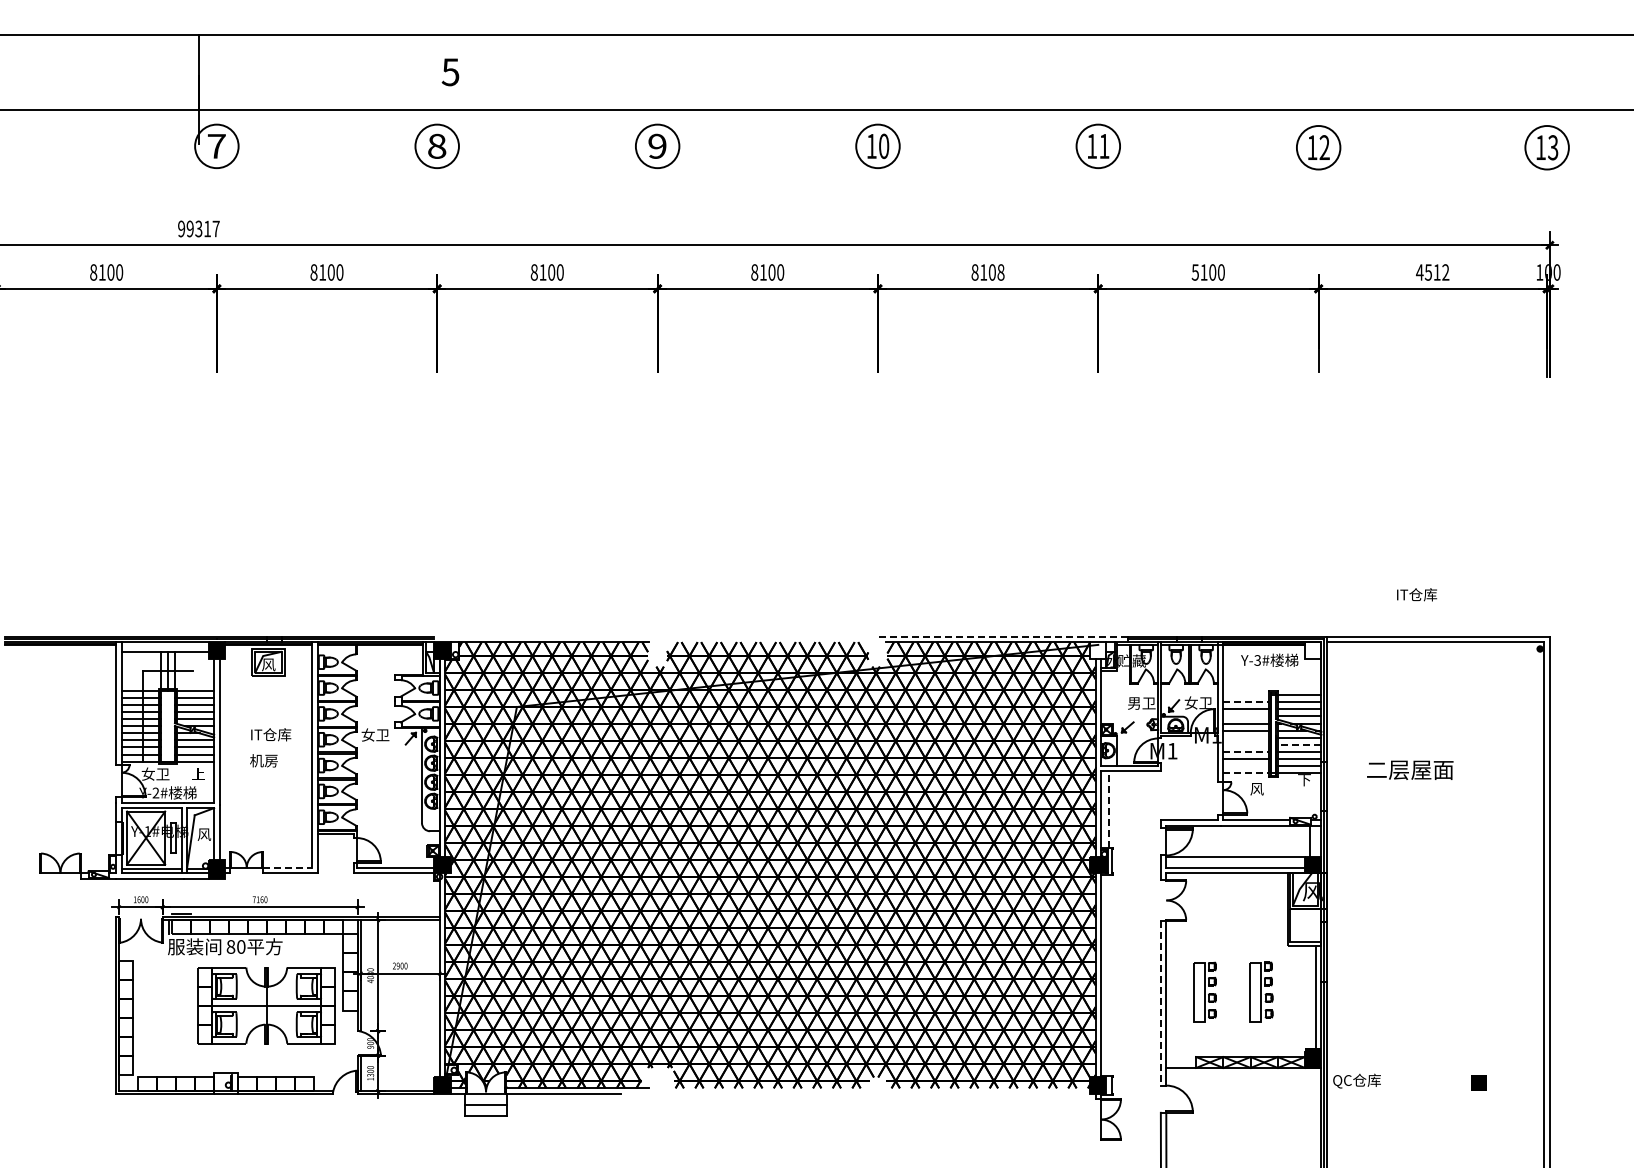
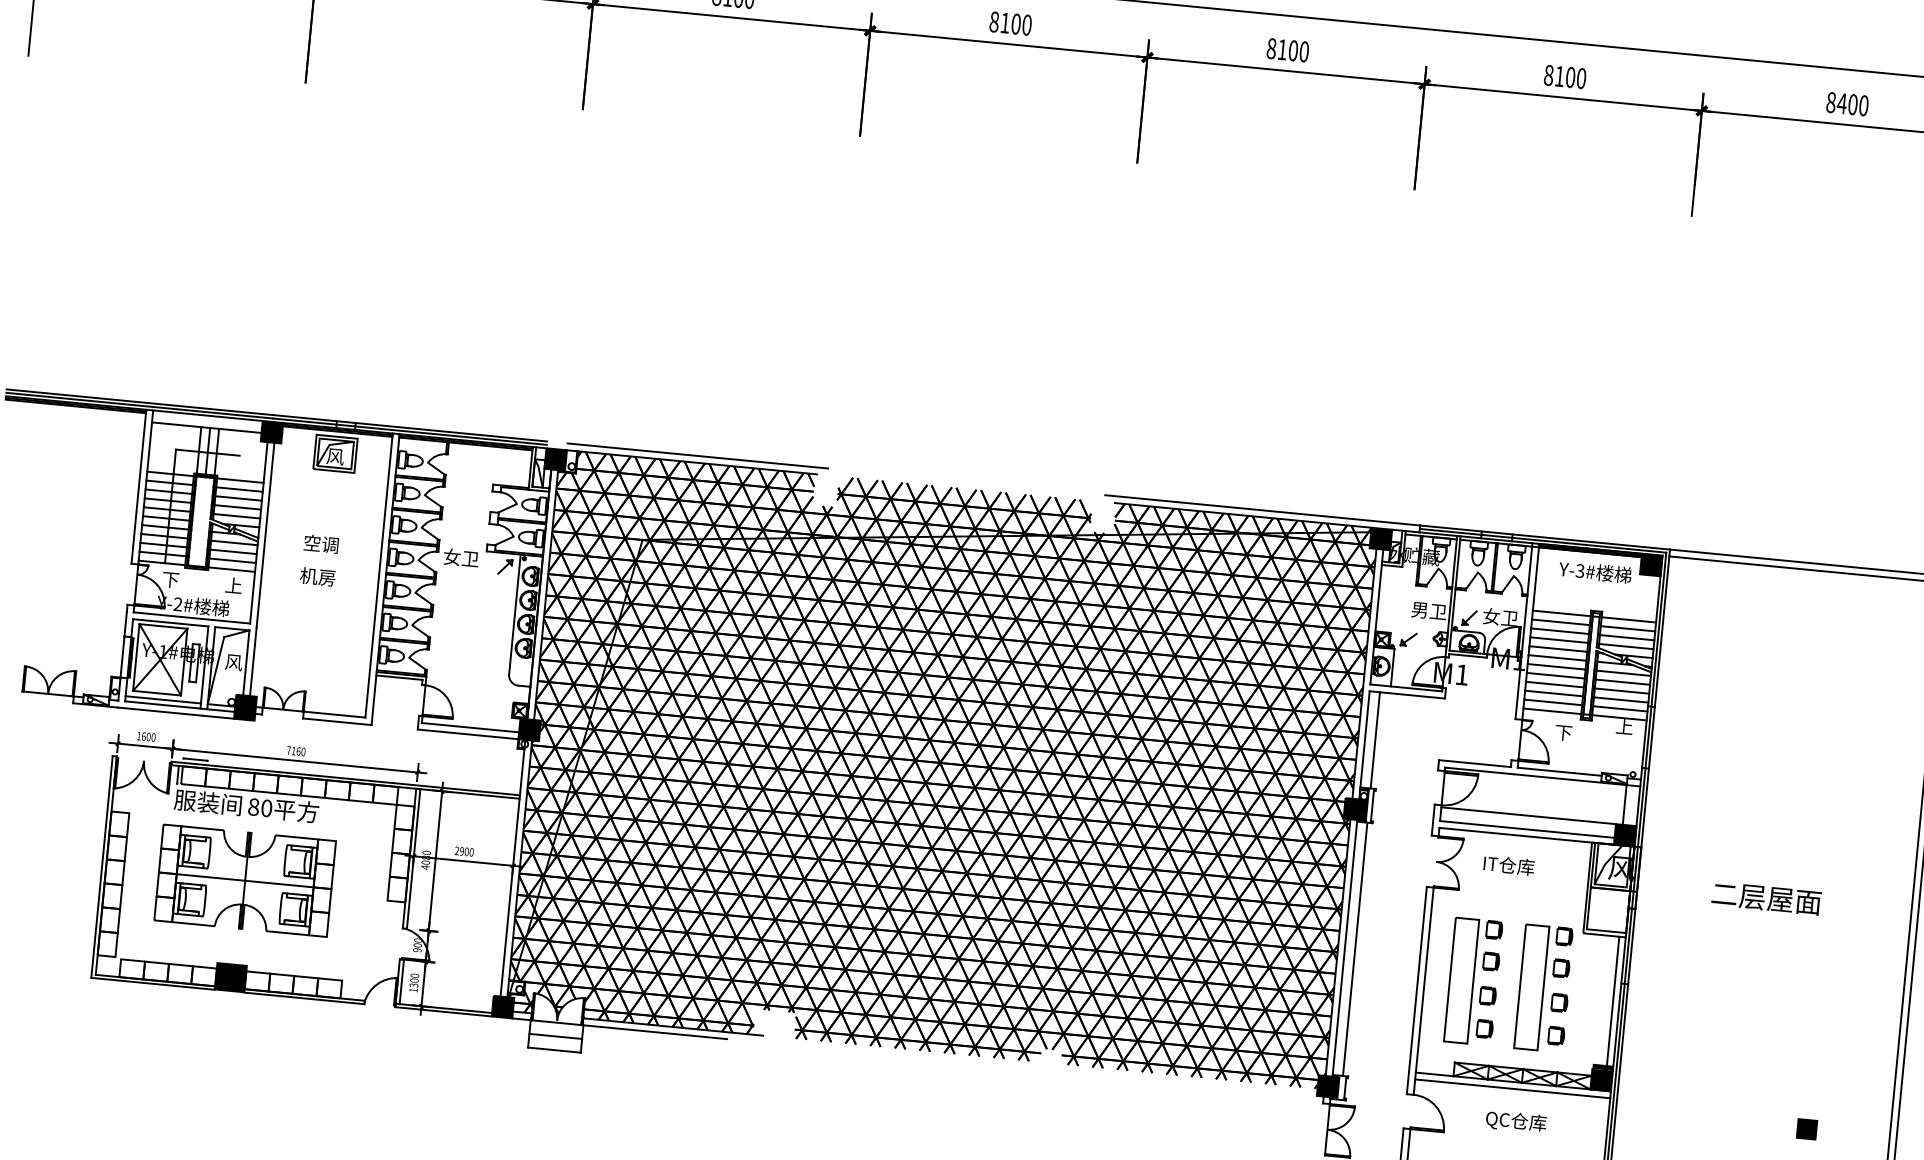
text: (1000, 272) -> (1303, 51), 8108 -> 8100
text: (1194, 272) -> (1547, 75), 5100 -> 8100
text: (1432, 272) -> (1847, 104), 4512 -> 8400
text: (1417, 594) -> (1509, 865), moved
line: (553, 636) -> (697, 455), added
line: (1002, 636) -> (1262, 509), dashed -> solid
fill: (1098, 650) -> (1381, 539), added
fill: (1313, 650) -> (1651, 565), added
line: (1246, 695) -> (1561, 613), added
line: (1246, 702) -> (1561, 622), dashed -> solid
line: (1246, 716) -> (1559, 640), added
text: (270, 734) -> (329, 544), IT仓库 -> 空调
line: (1246, 737) -> (1556, 666), added
line: (1246, 744) -> (1555, 675), added
line: (1299, 744) -> (1622, 681), dashed -> solid
line: (1246, 751) -> (1555, 684), dashed -> solid
line: (1246, 765) -> (1553, 701), added
text: (1410, 769) -> (1766, 897), moved
text: (155, 773) -> (179, 579), 女卫 -> 下
line: (1246, 773) -> (1552, 711), dashed -> solid
text: (1304, 780) -> (1624, 727), 下 -> 上
text: (1256, 789) -> (1563, 733), 风 -> 下
line: (1109, 808) -> (1375, 739), dashed -> solid
line: (288, 867) -> (335, 714), dashed -> solid
line: (1109, 975) -> (1355, 949), added
part: (1204, 991) -> (1473, 981), size x1.67
part: (1261, 991) -> (1544, 987), size x1.67
line: (1160, 1003) -> (1416, 990), dashed -> solid
part: (266, 1005) -> (244, 880), moved
line: (1243, 1073) -> (1512, 1088), added
text: (1356, 1080) -> (1515, 1121), moved
fill: (225, 1082) -> (230, 976), added

